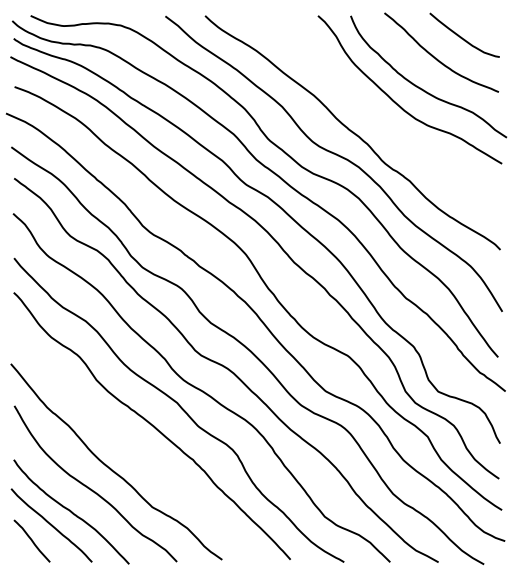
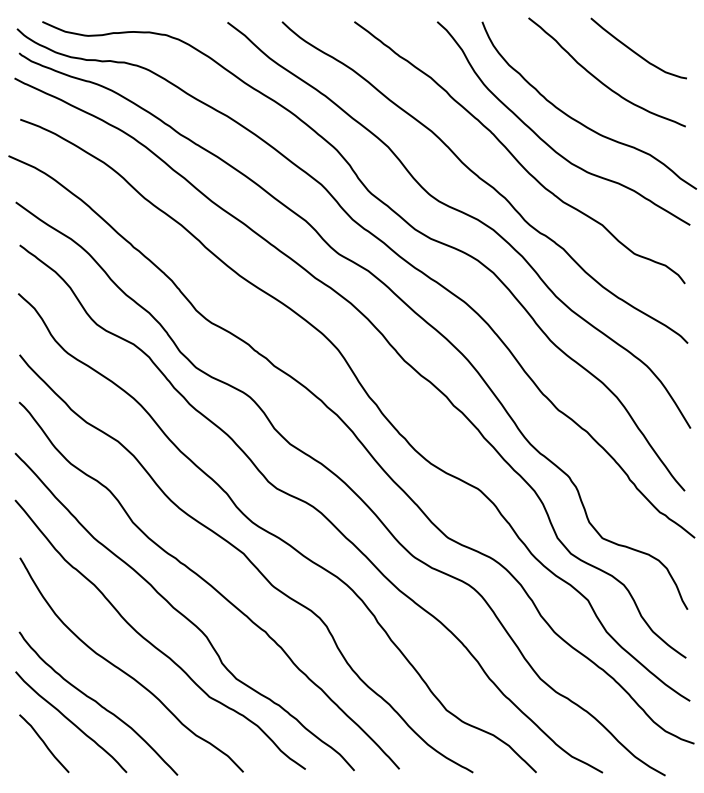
curve: (374, 113) -> (514, 156), added
curve: (133, 446) -> (183, 613), added

